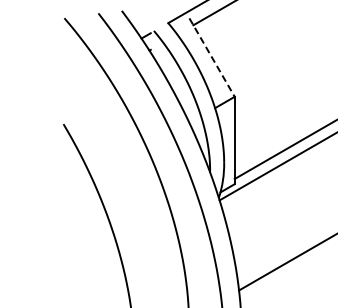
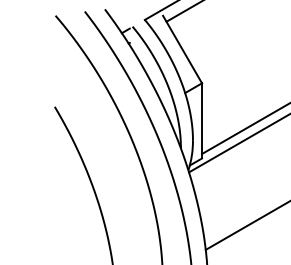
line: (212, 58) -> (182, 50), dashed -> solid

